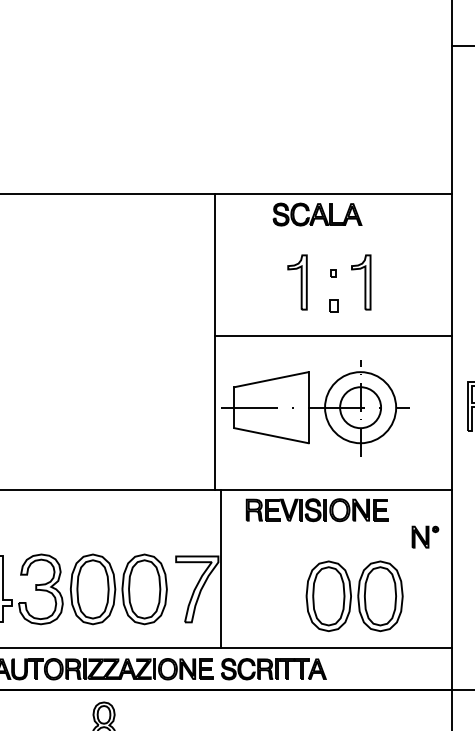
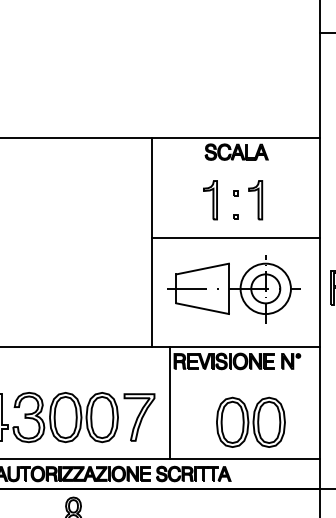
part: (317, 214) -> (236, 152), moved
part: (333, 306) -> (235, 217), size x0.62
part: (315, 408) -> (233, 289), moved
part: (425, 536) -> (291, 360), moved
line: (221, 569) -> (170, 403), moved

